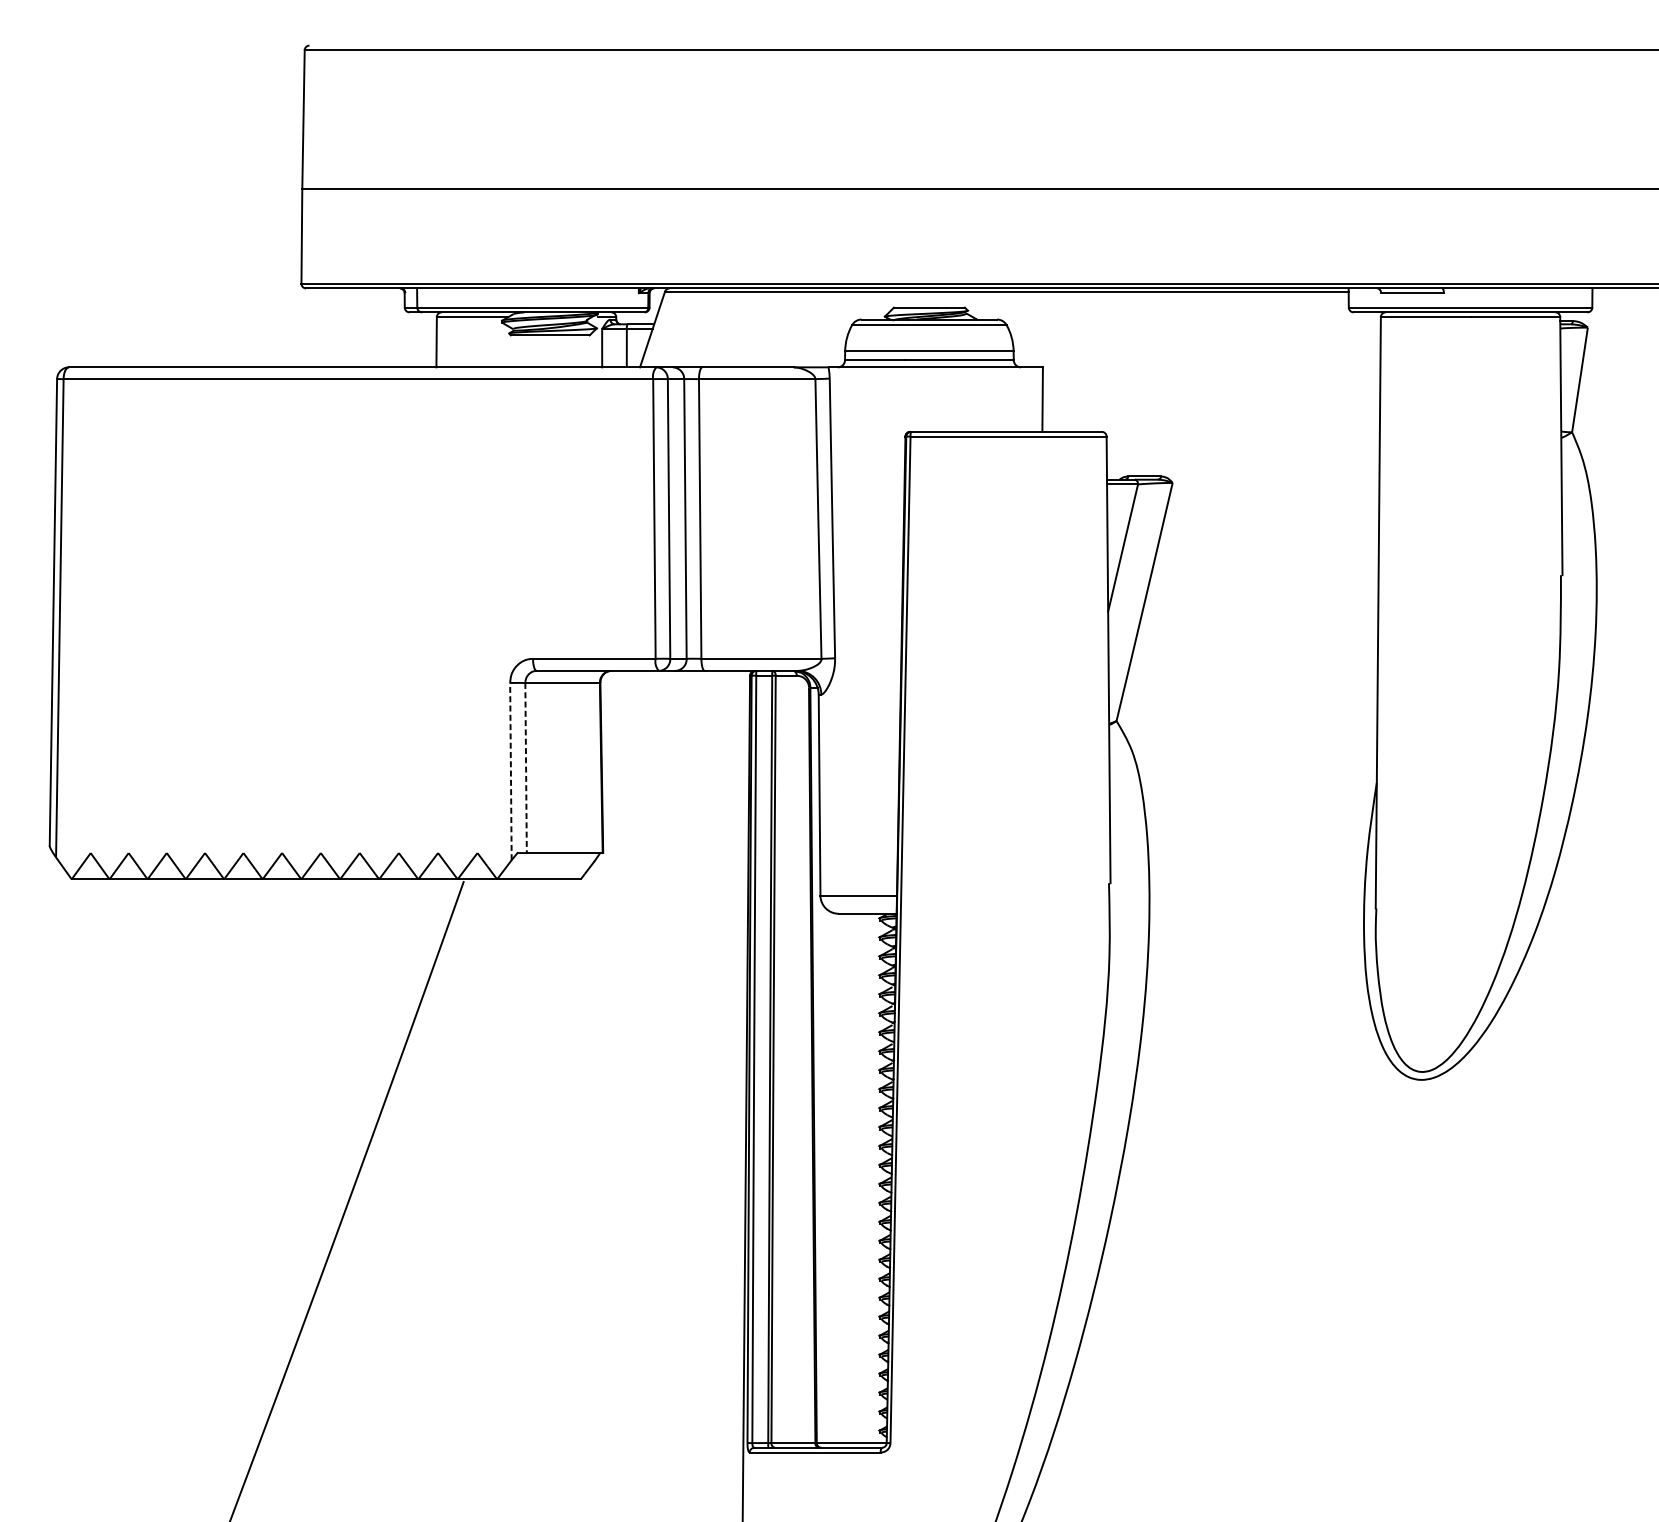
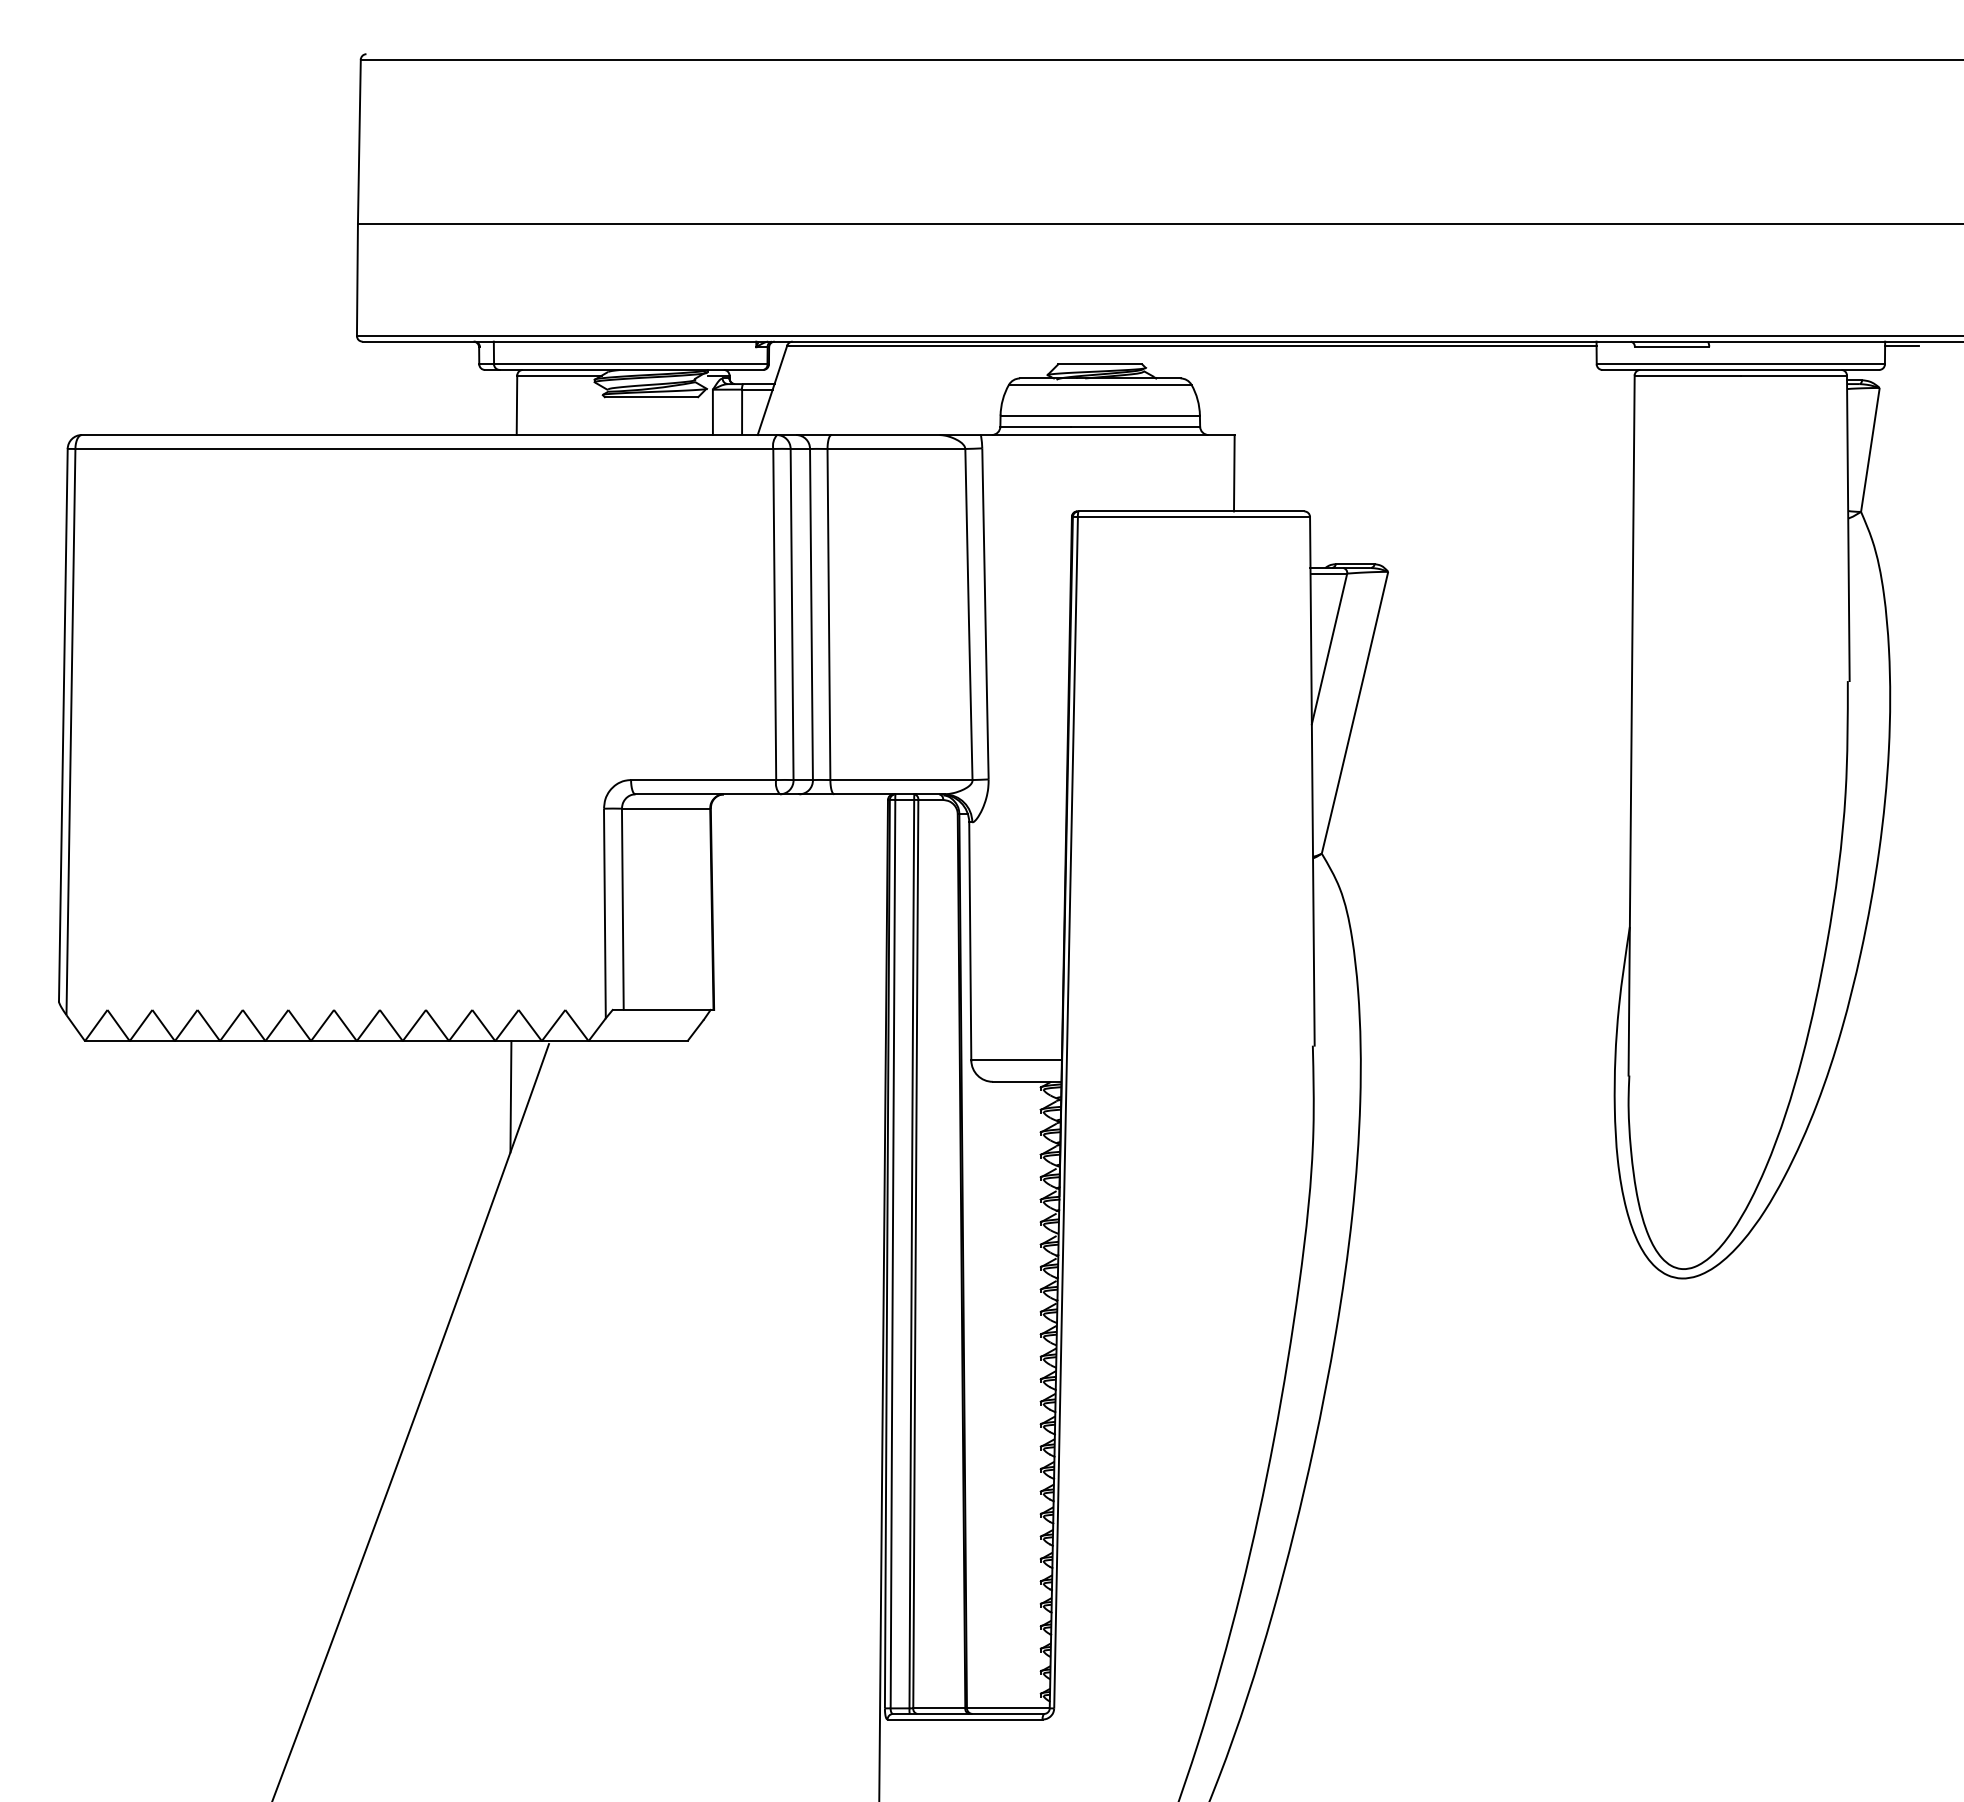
line: (1607, 291) -> (1902, 345), added
line: (525, 768) -> (622, 909), dashed -> solid
line: (510, 771) -> (604, 913), dashed -> solid
line: (431, 926) -> (510, 1096), added

